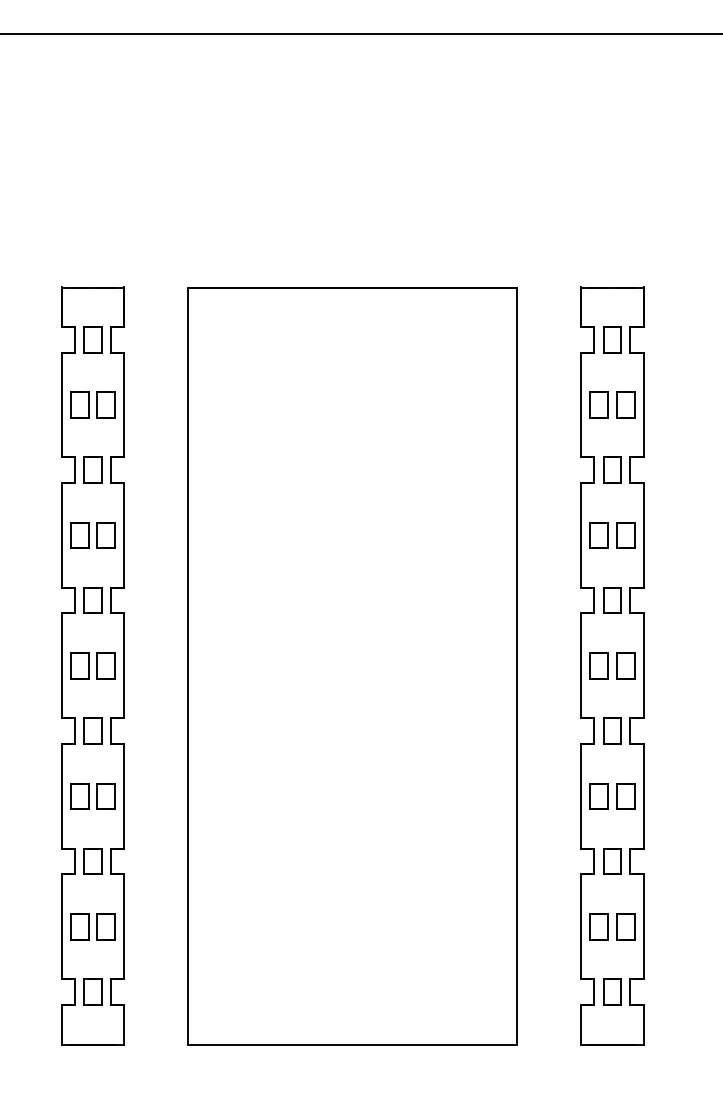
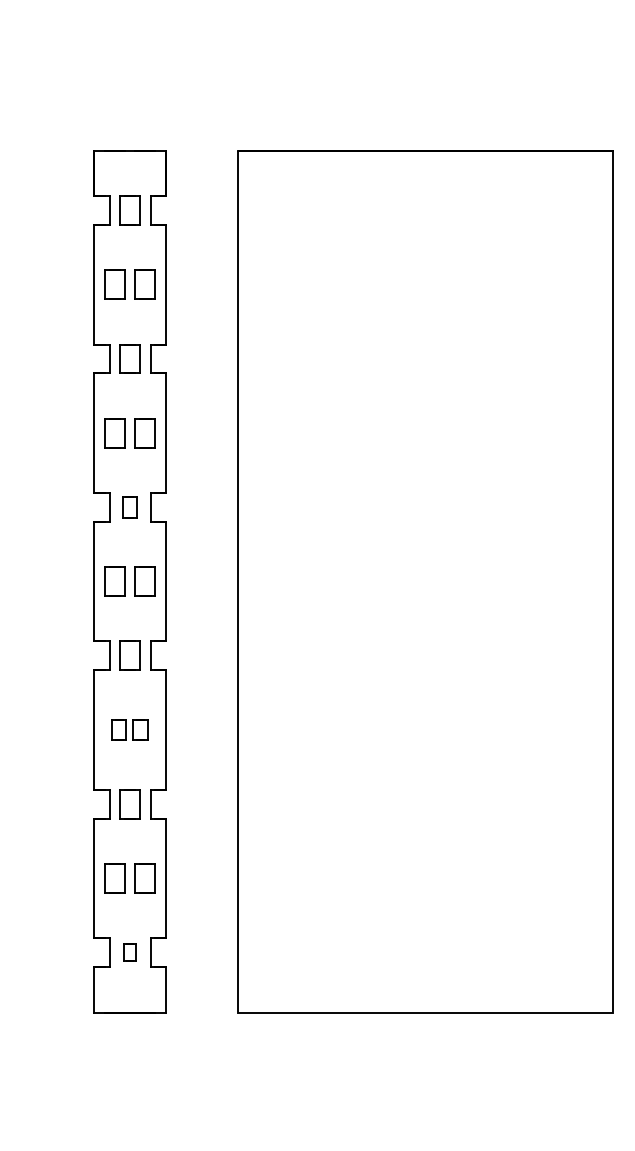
part: (92, 600) -> (129, 507), size x0.7
part: (92, 796) -> (129, 730), size x0.7
part: (92, 991) -> (129, 952), size x0.6

